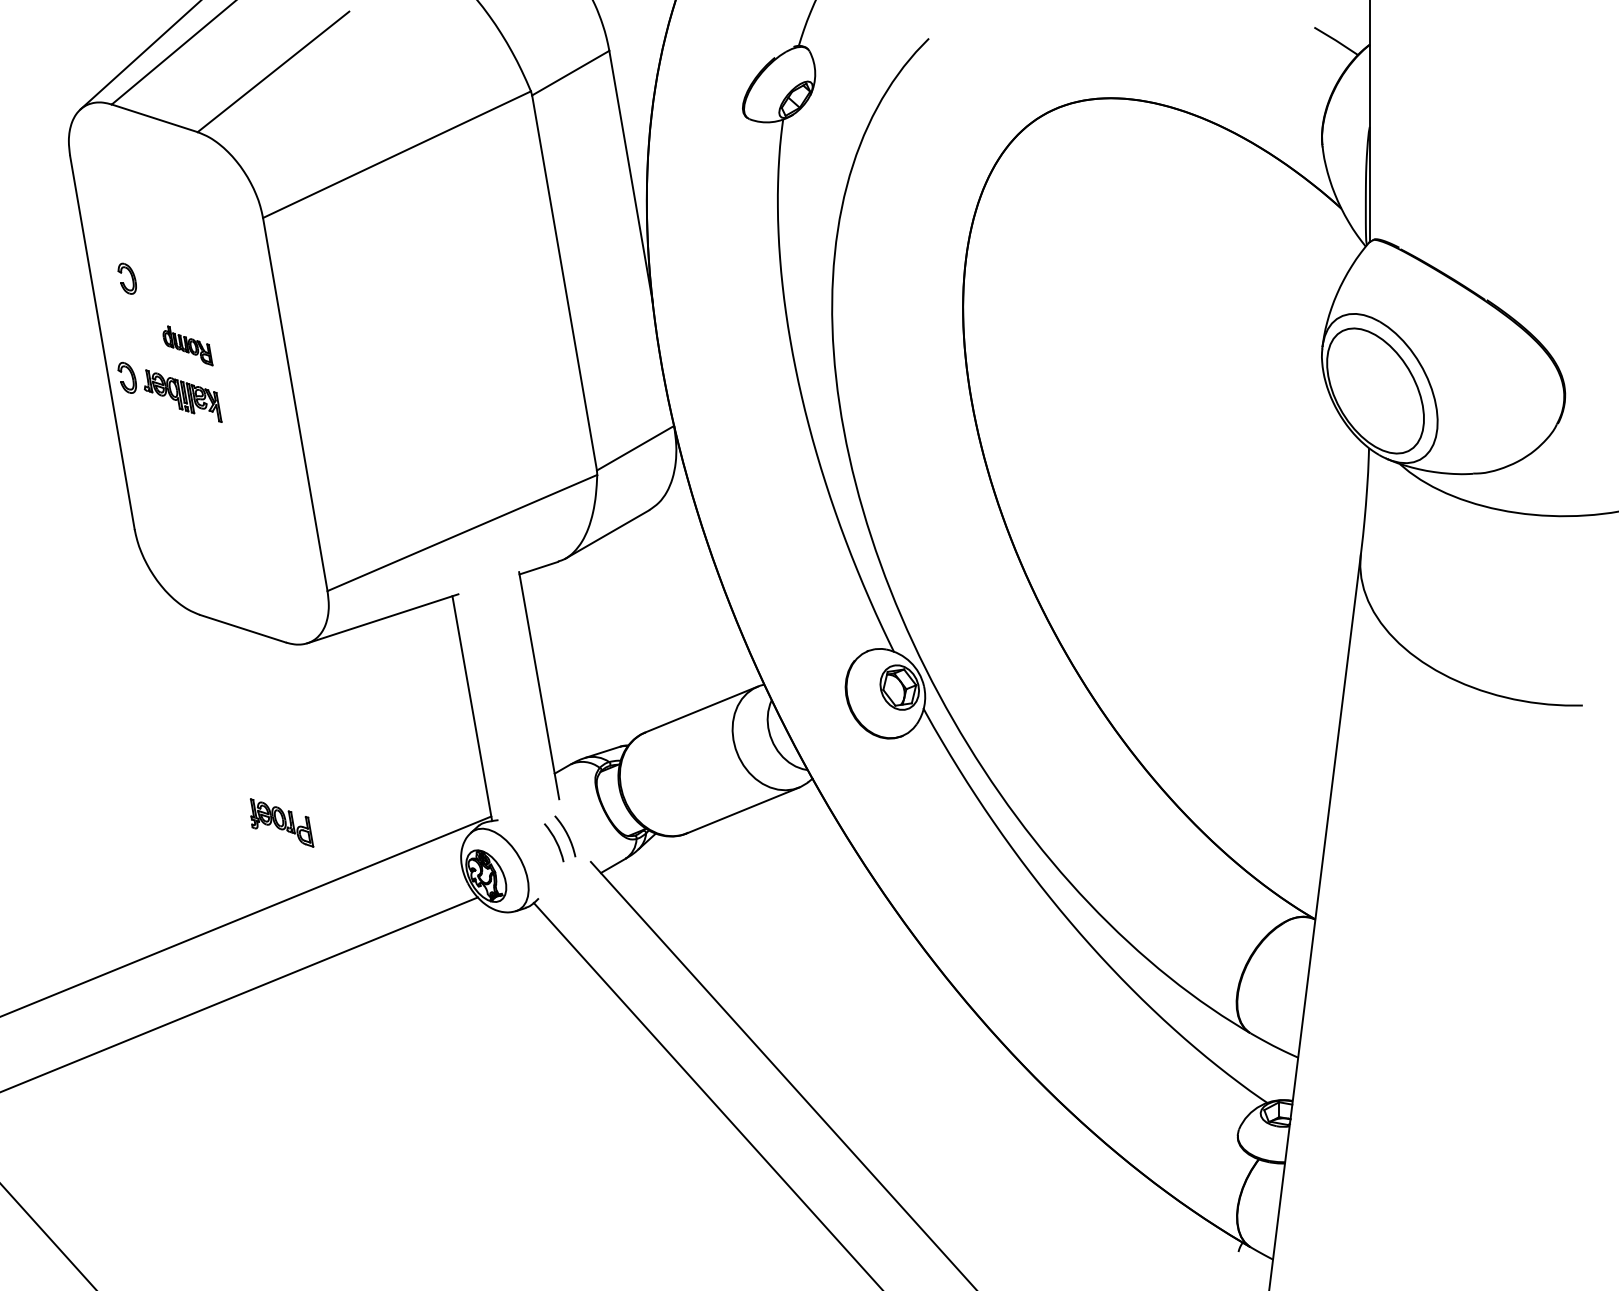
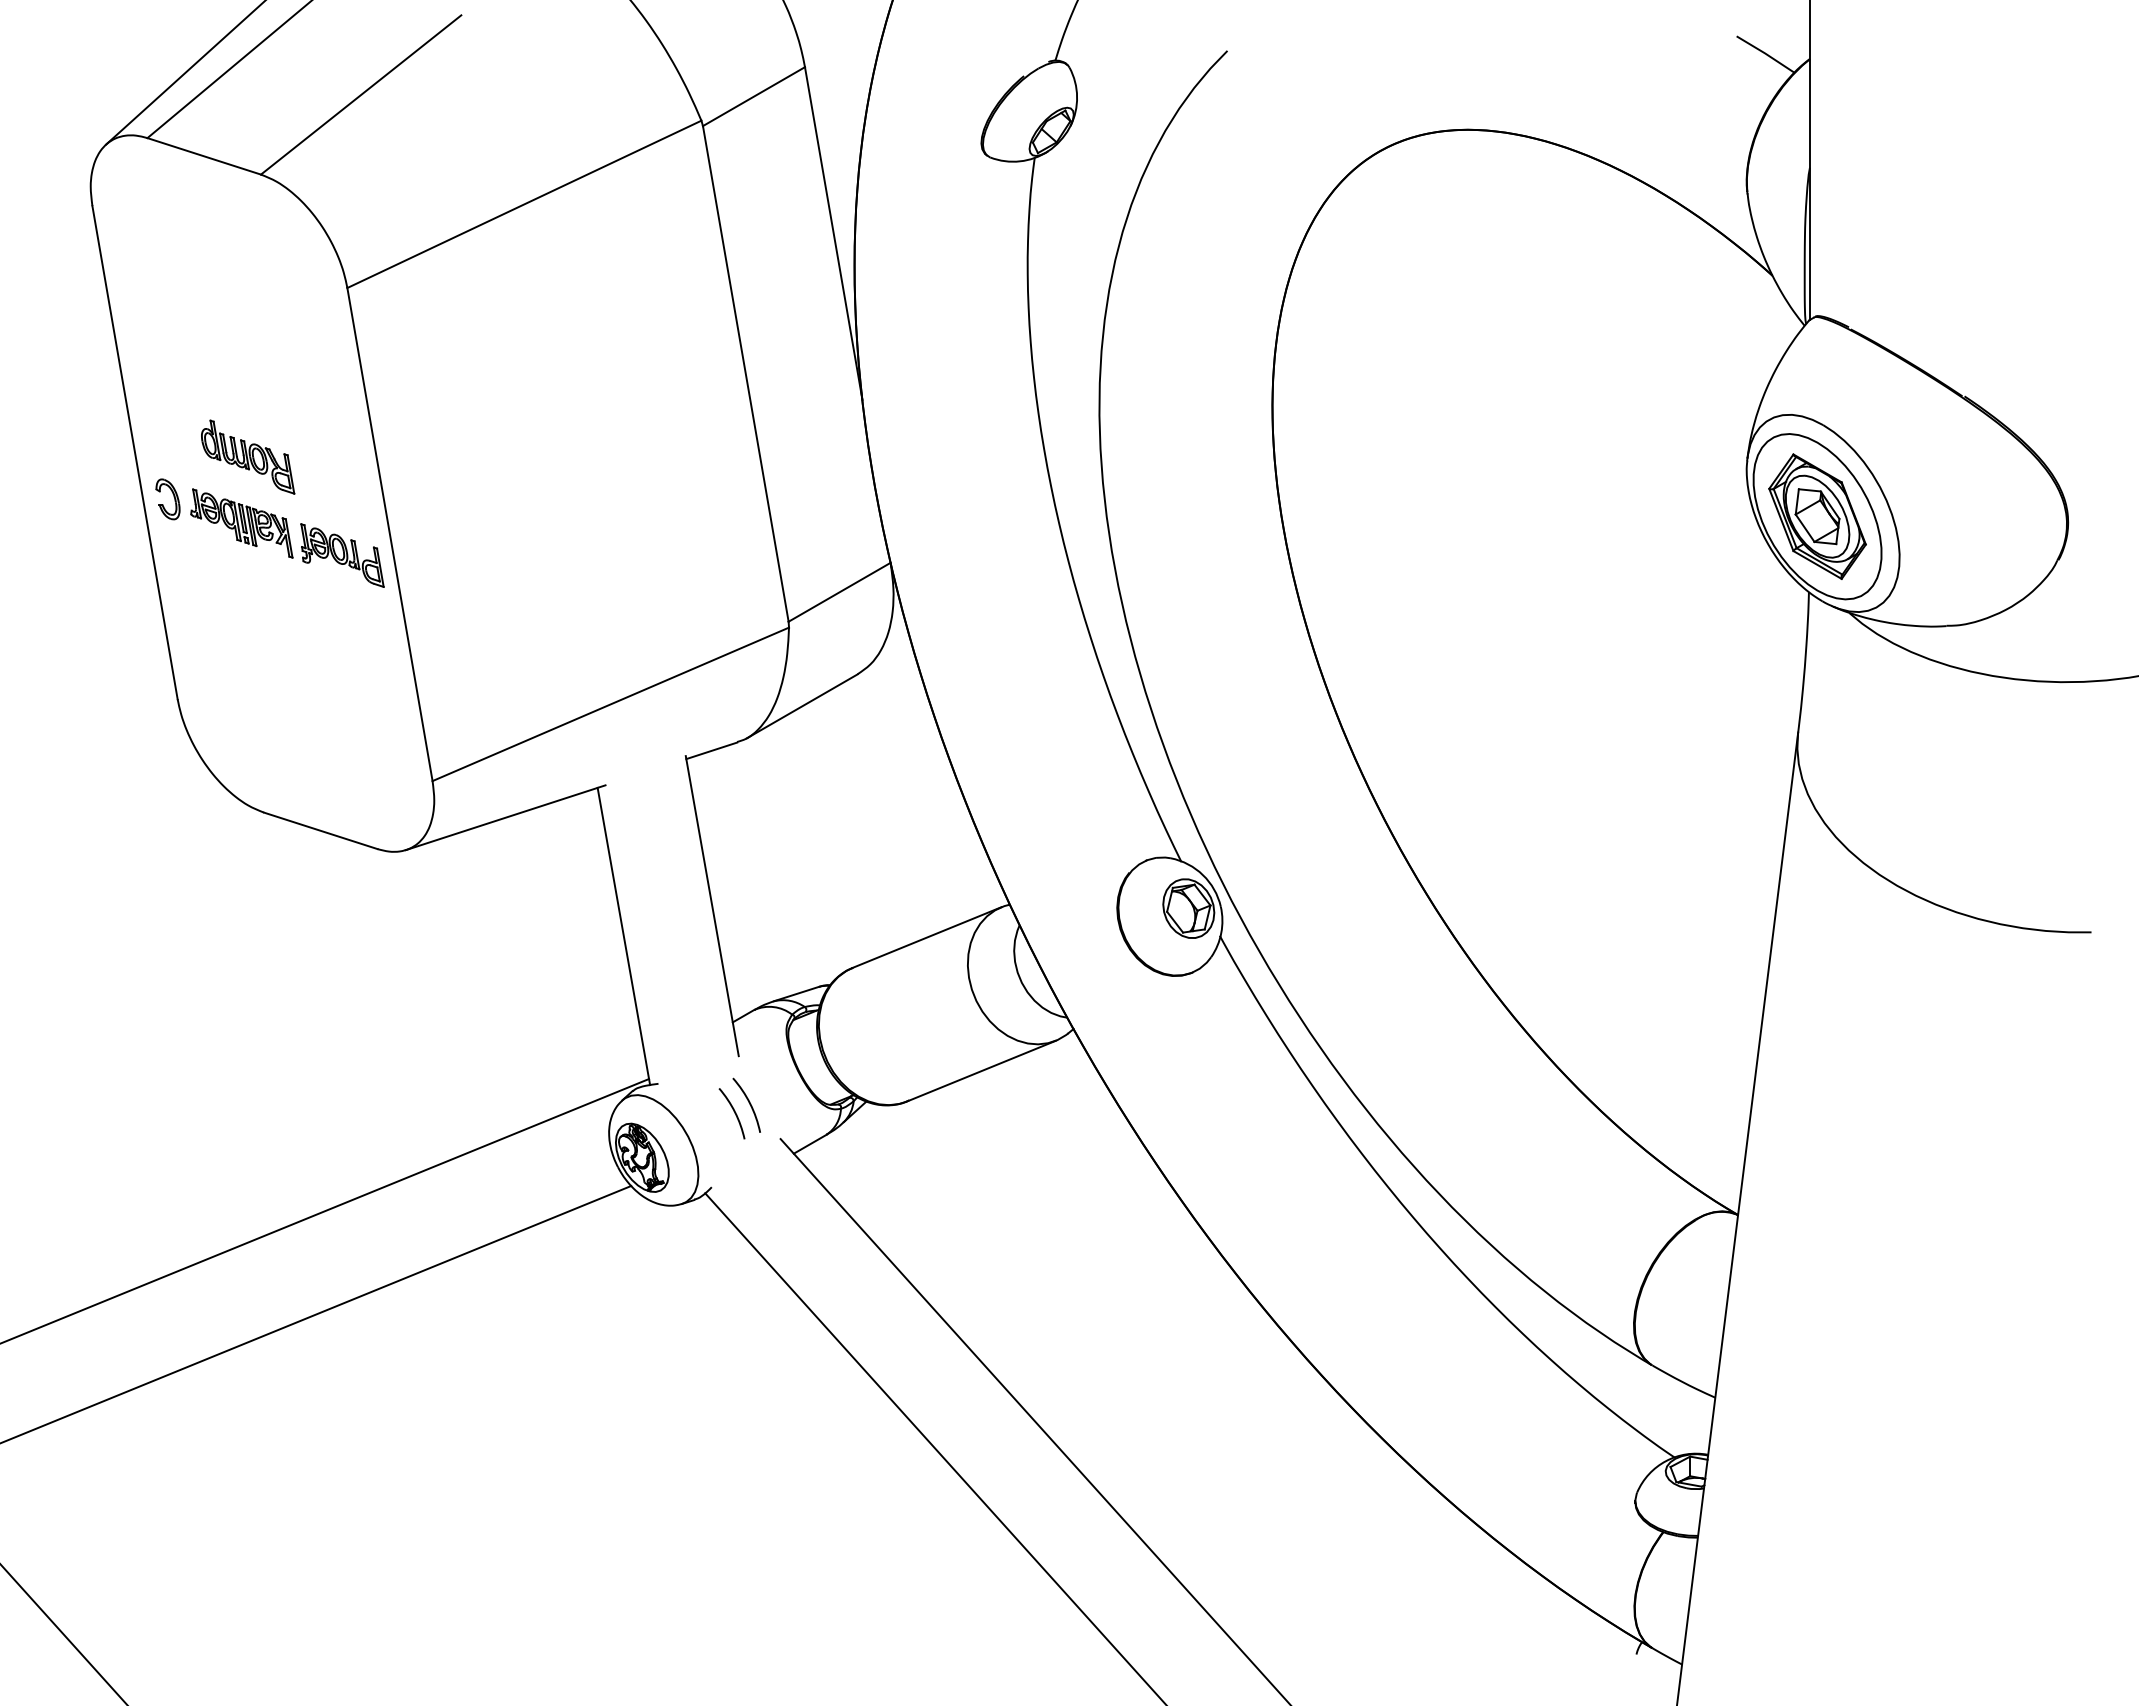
part: (131, 277) -> (173, 366), removed
part: (188, 345) -> (248, 456), size x1.43
part: (1375, 390) -> (1817, 516), added
part: (282, 822) -> (342, 555), moved

